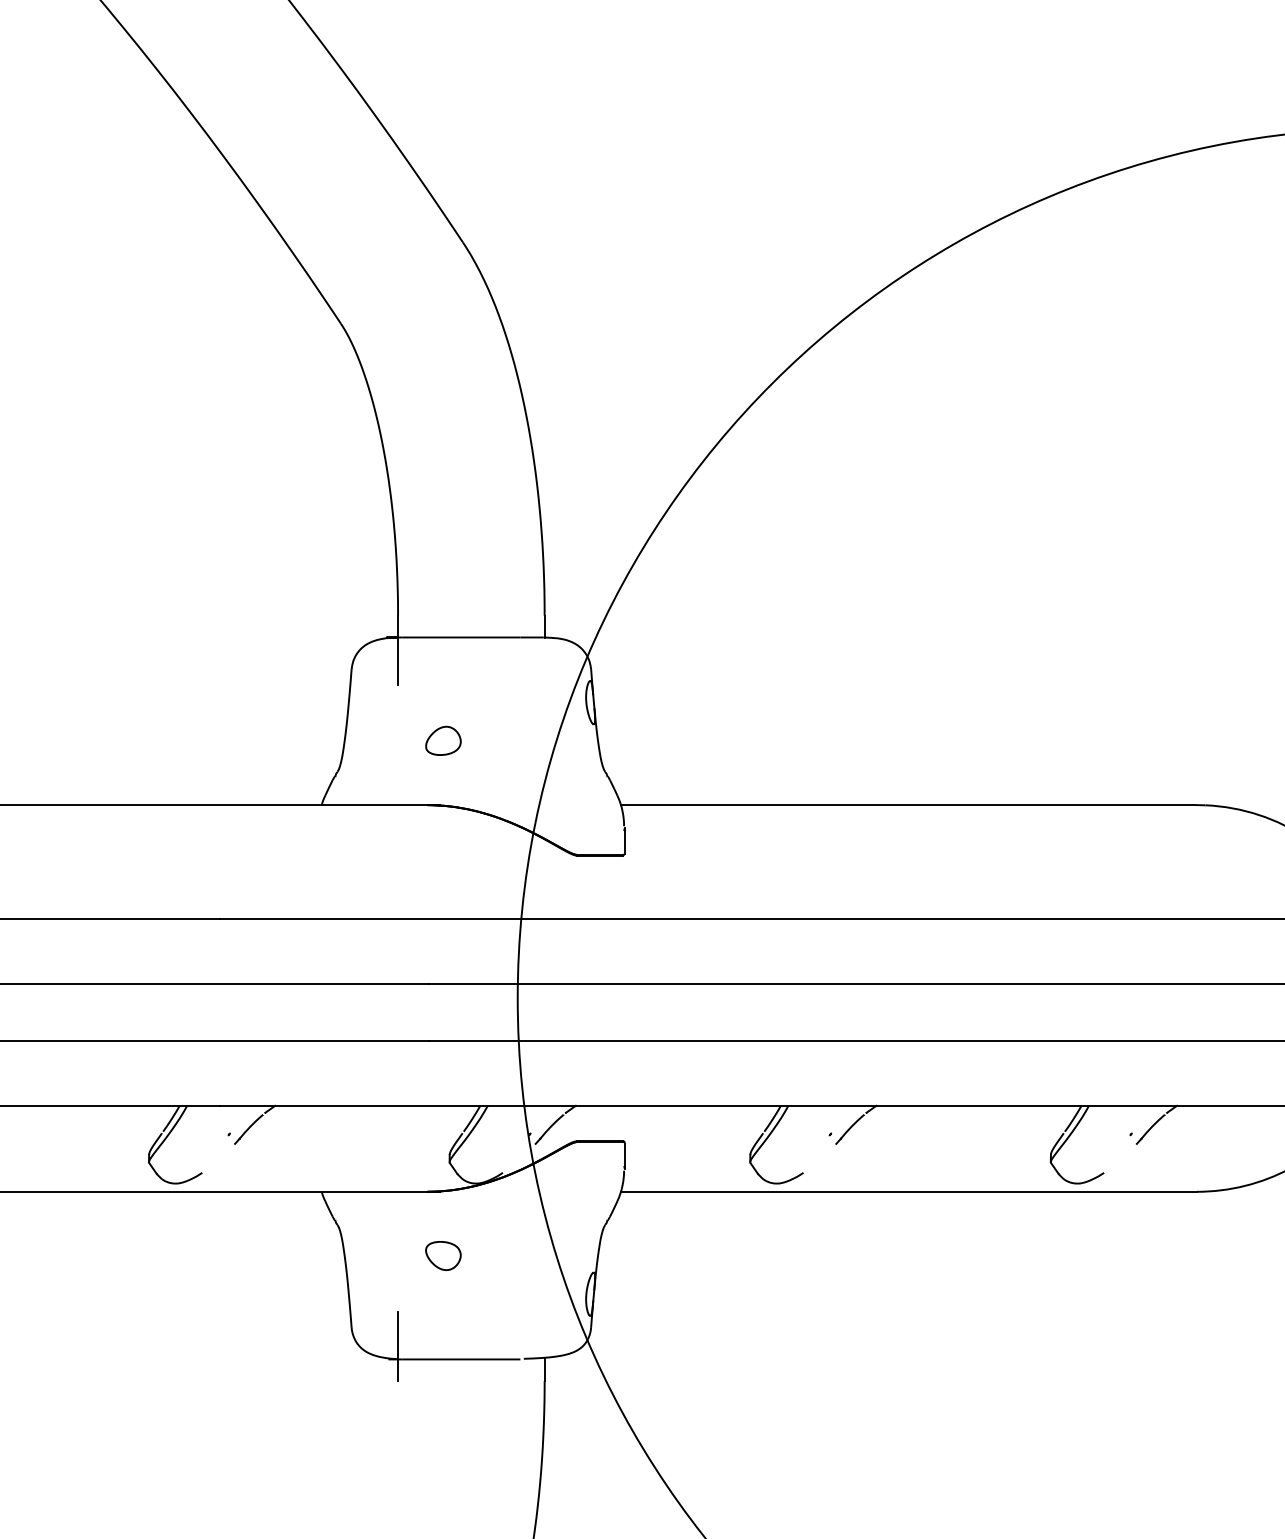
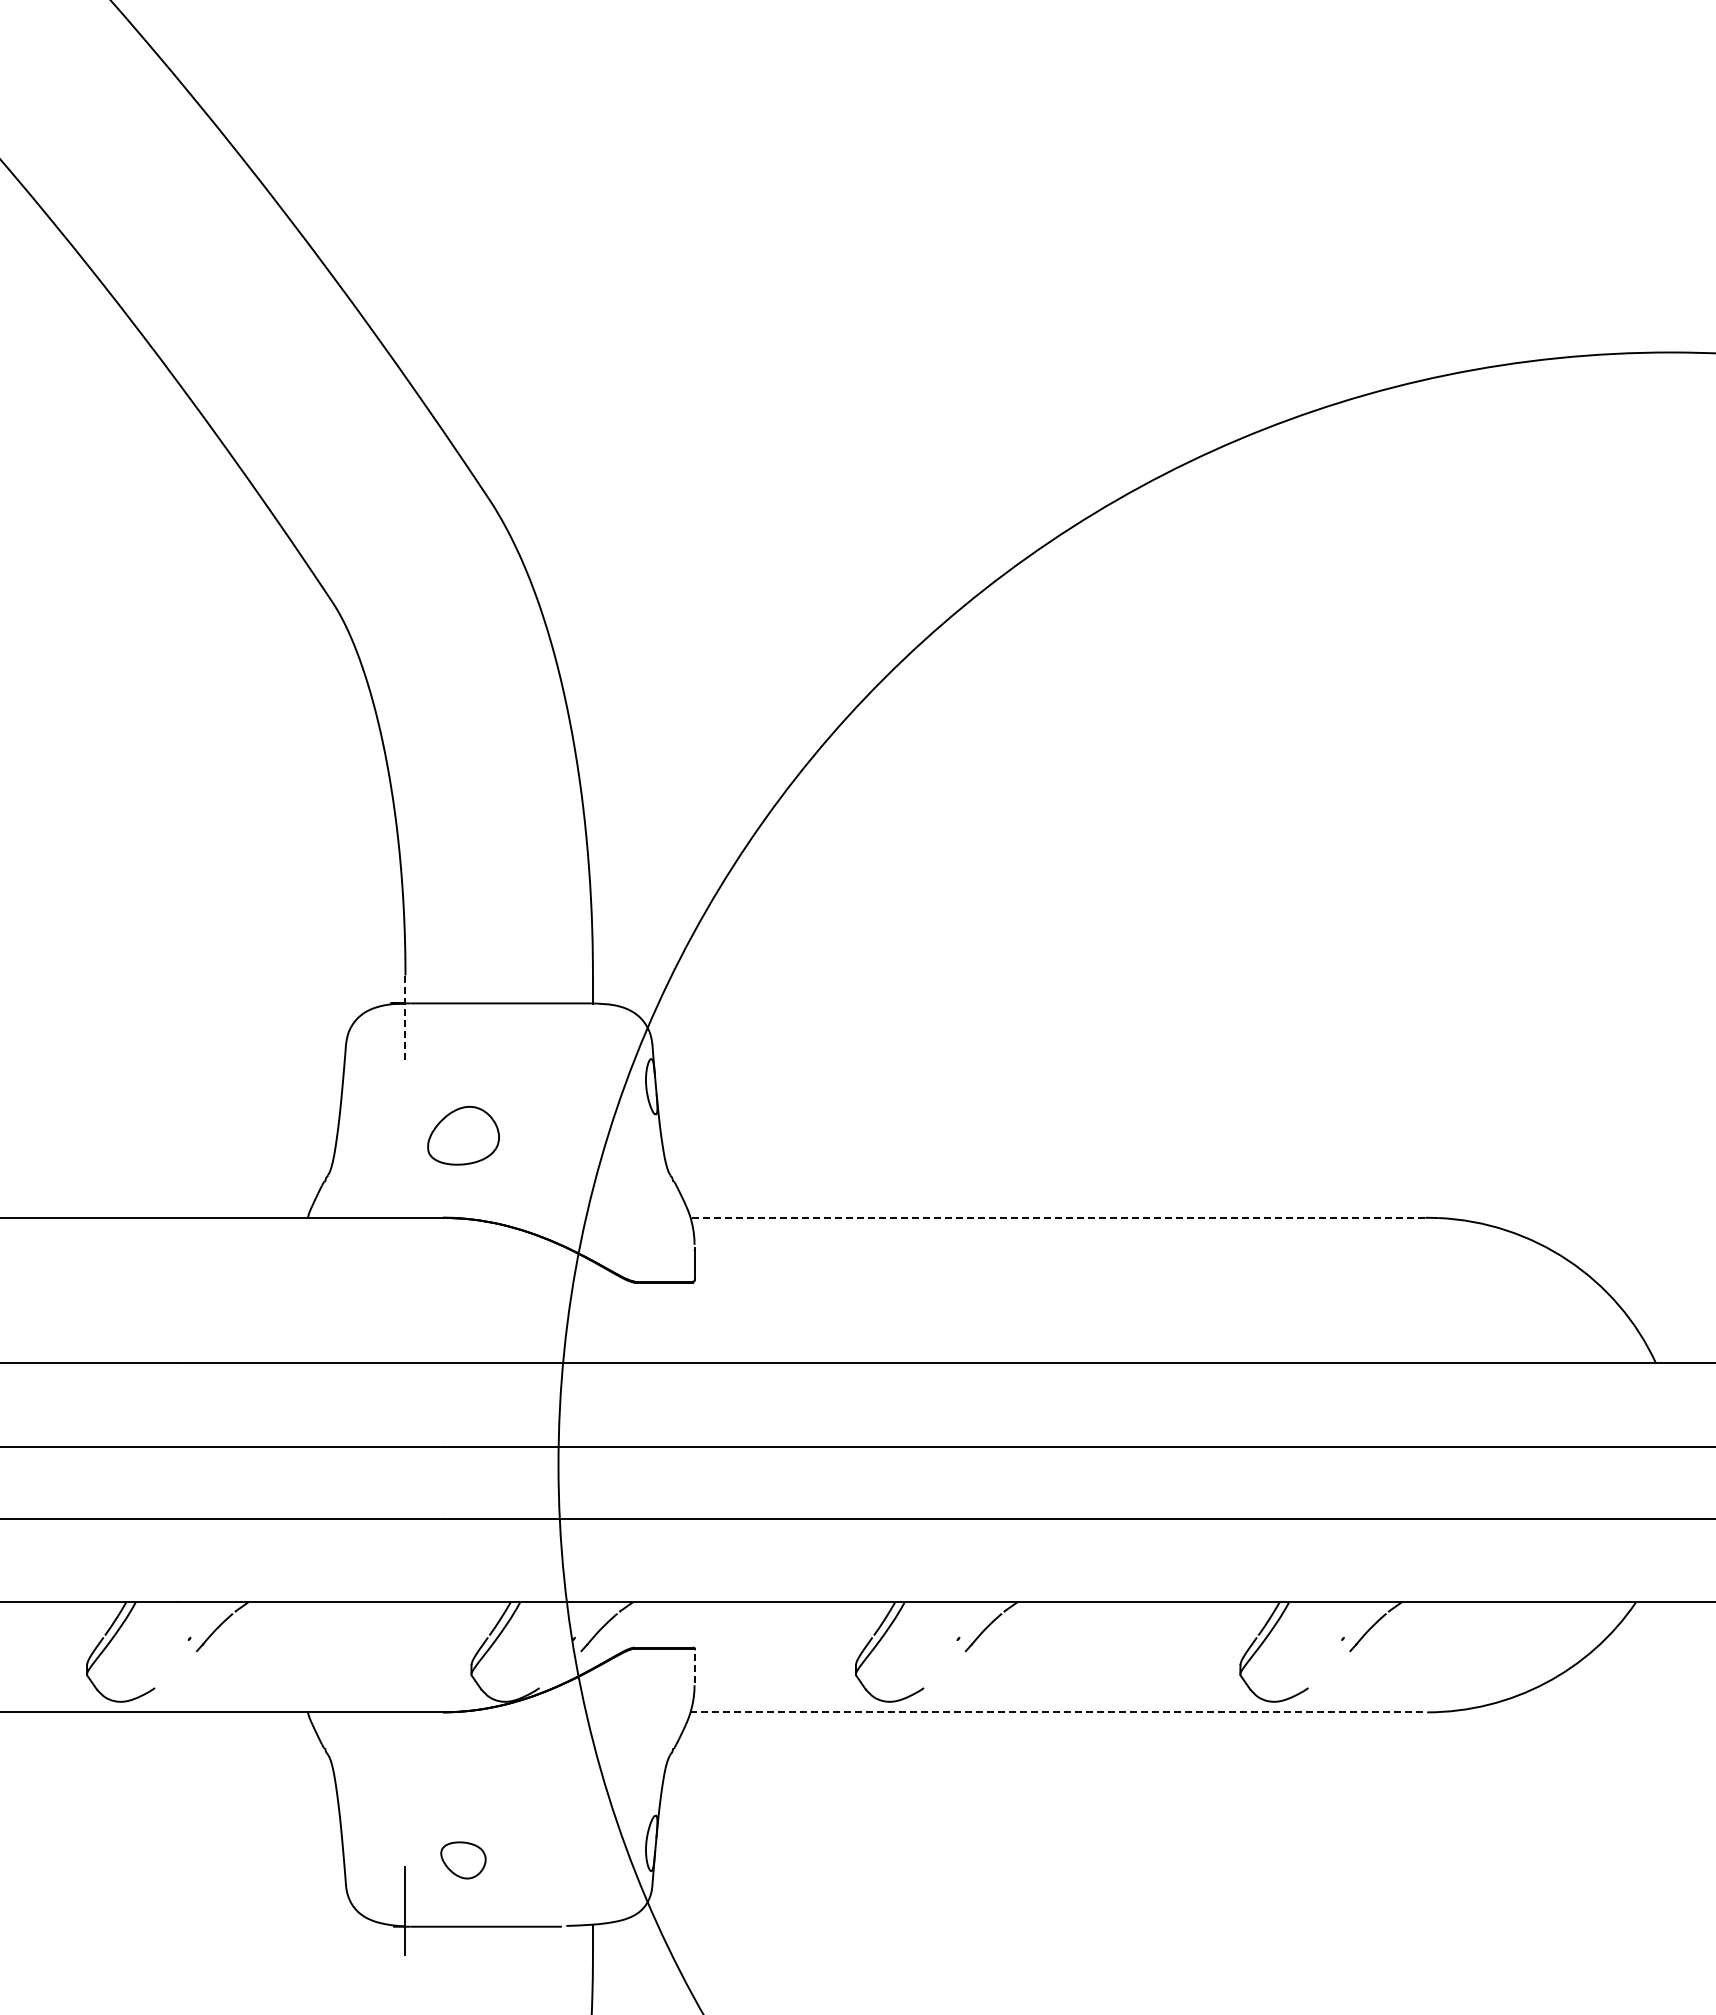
line: (398, 650) -> (405, 1019), solid -> dashed
part: (443, 740) -> (463, 1135), size x1.6
line: (907, 804) -> (1057, 1217), solid -> dashed
line: (624, 1155) -> (695, 1666), solid -> dashed
line: (909, 1191) -> (1059, 1712), solid -> dashed
part: (443, 1256) -> (463, 1860), moved

